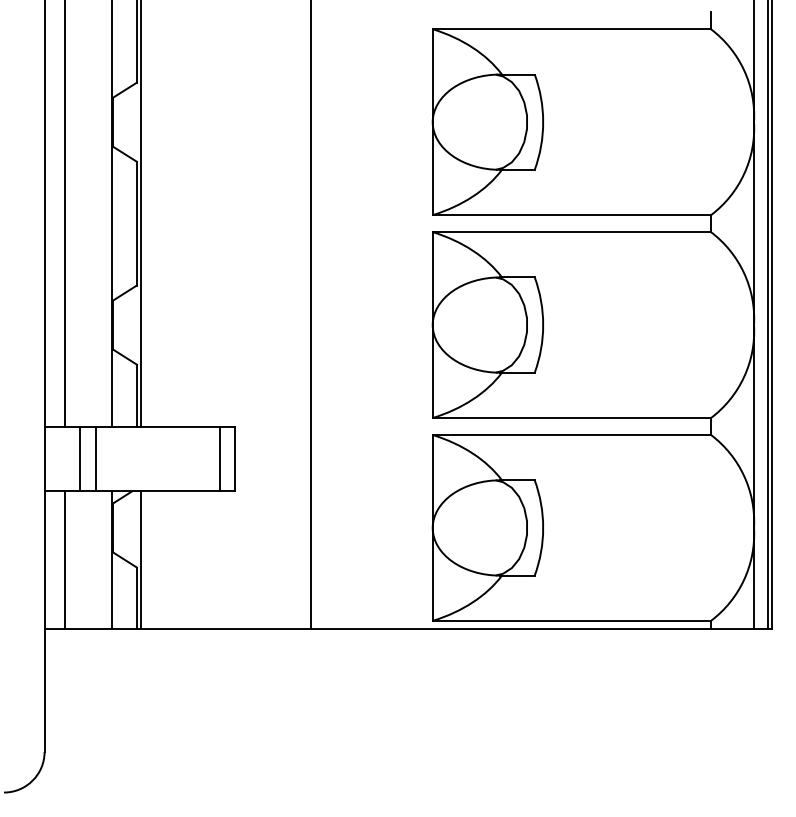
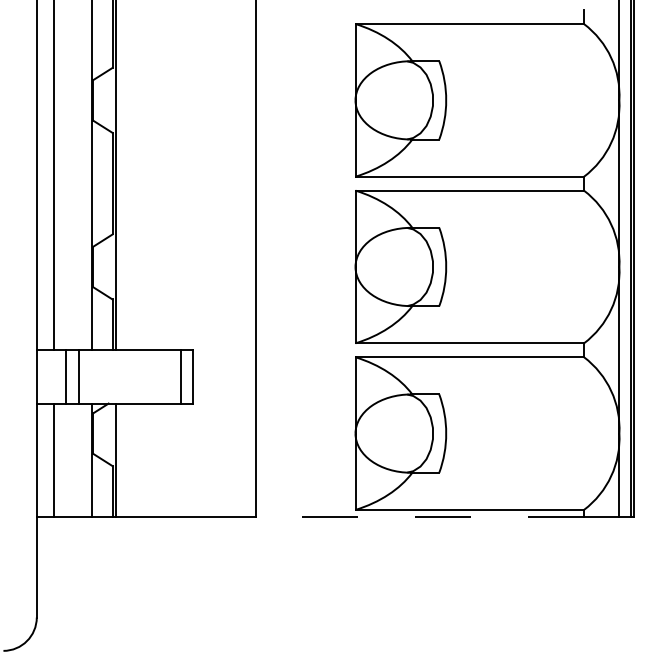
line: (511, 629) -> (420, 516), solid -> dashed

